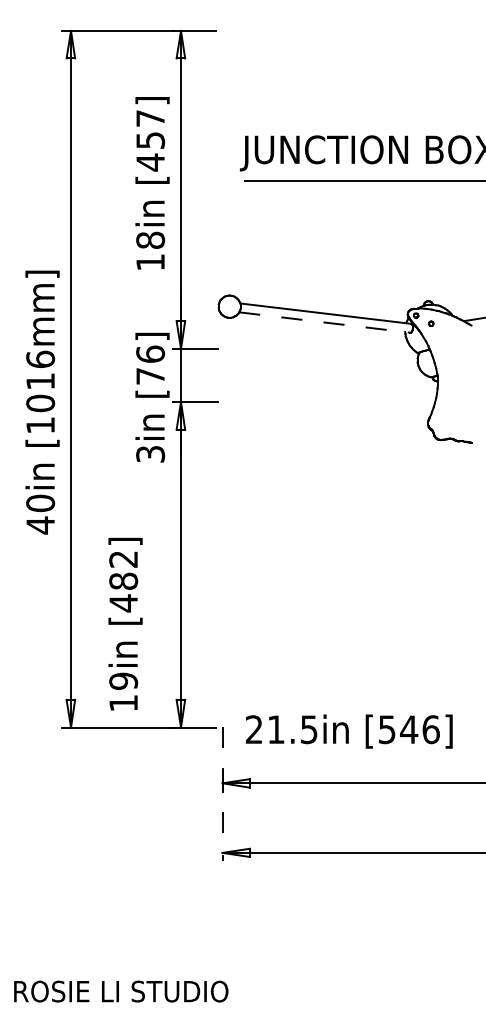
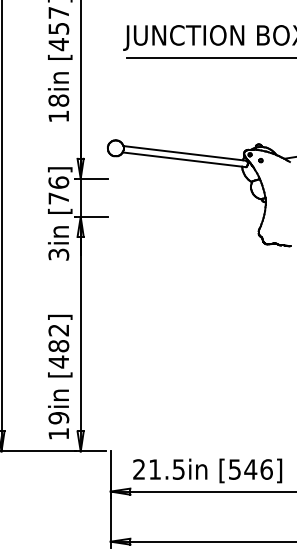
line: (324, 322) -> (184, 159), dashed -> solid
text: (125, 623) -> (60, 376), moved
text: (349, 731) -> (207, 470), moved
line: (222, 794) -> (110, 499), dashed -> solid

